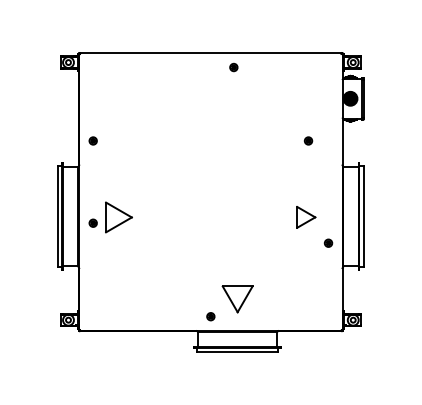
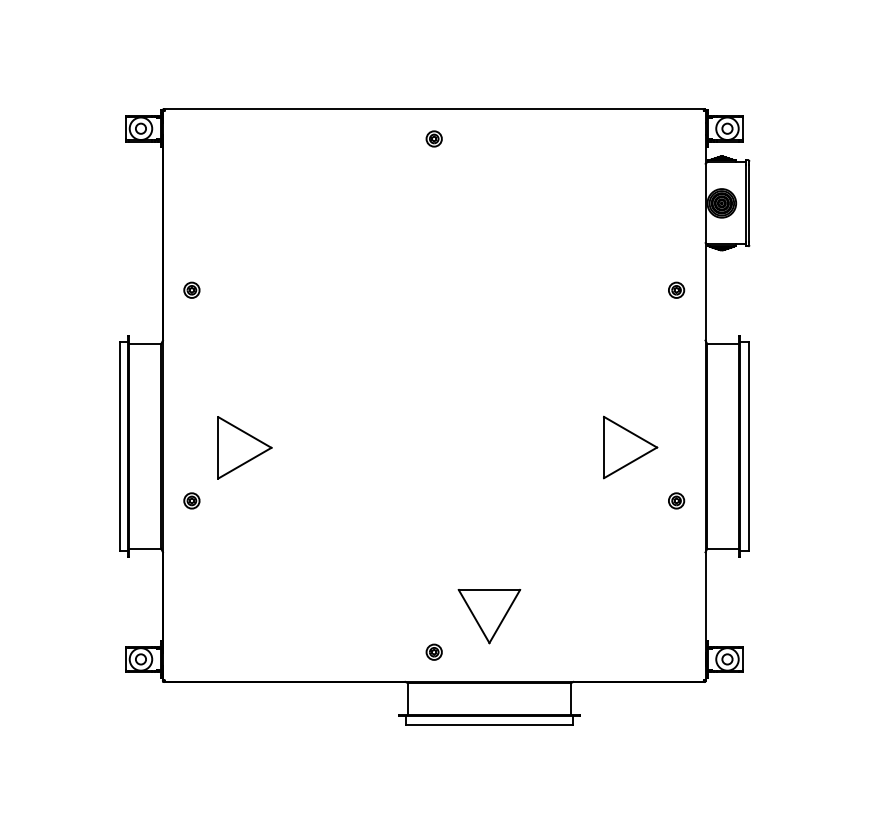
part: (233, 67) -> (433, 138), moved
part: (308, 140) -> (676, 289), moved
part: (306, 217) -> (631, 447), size x1.43
part: (92, 222) -> (190, 499), moved

